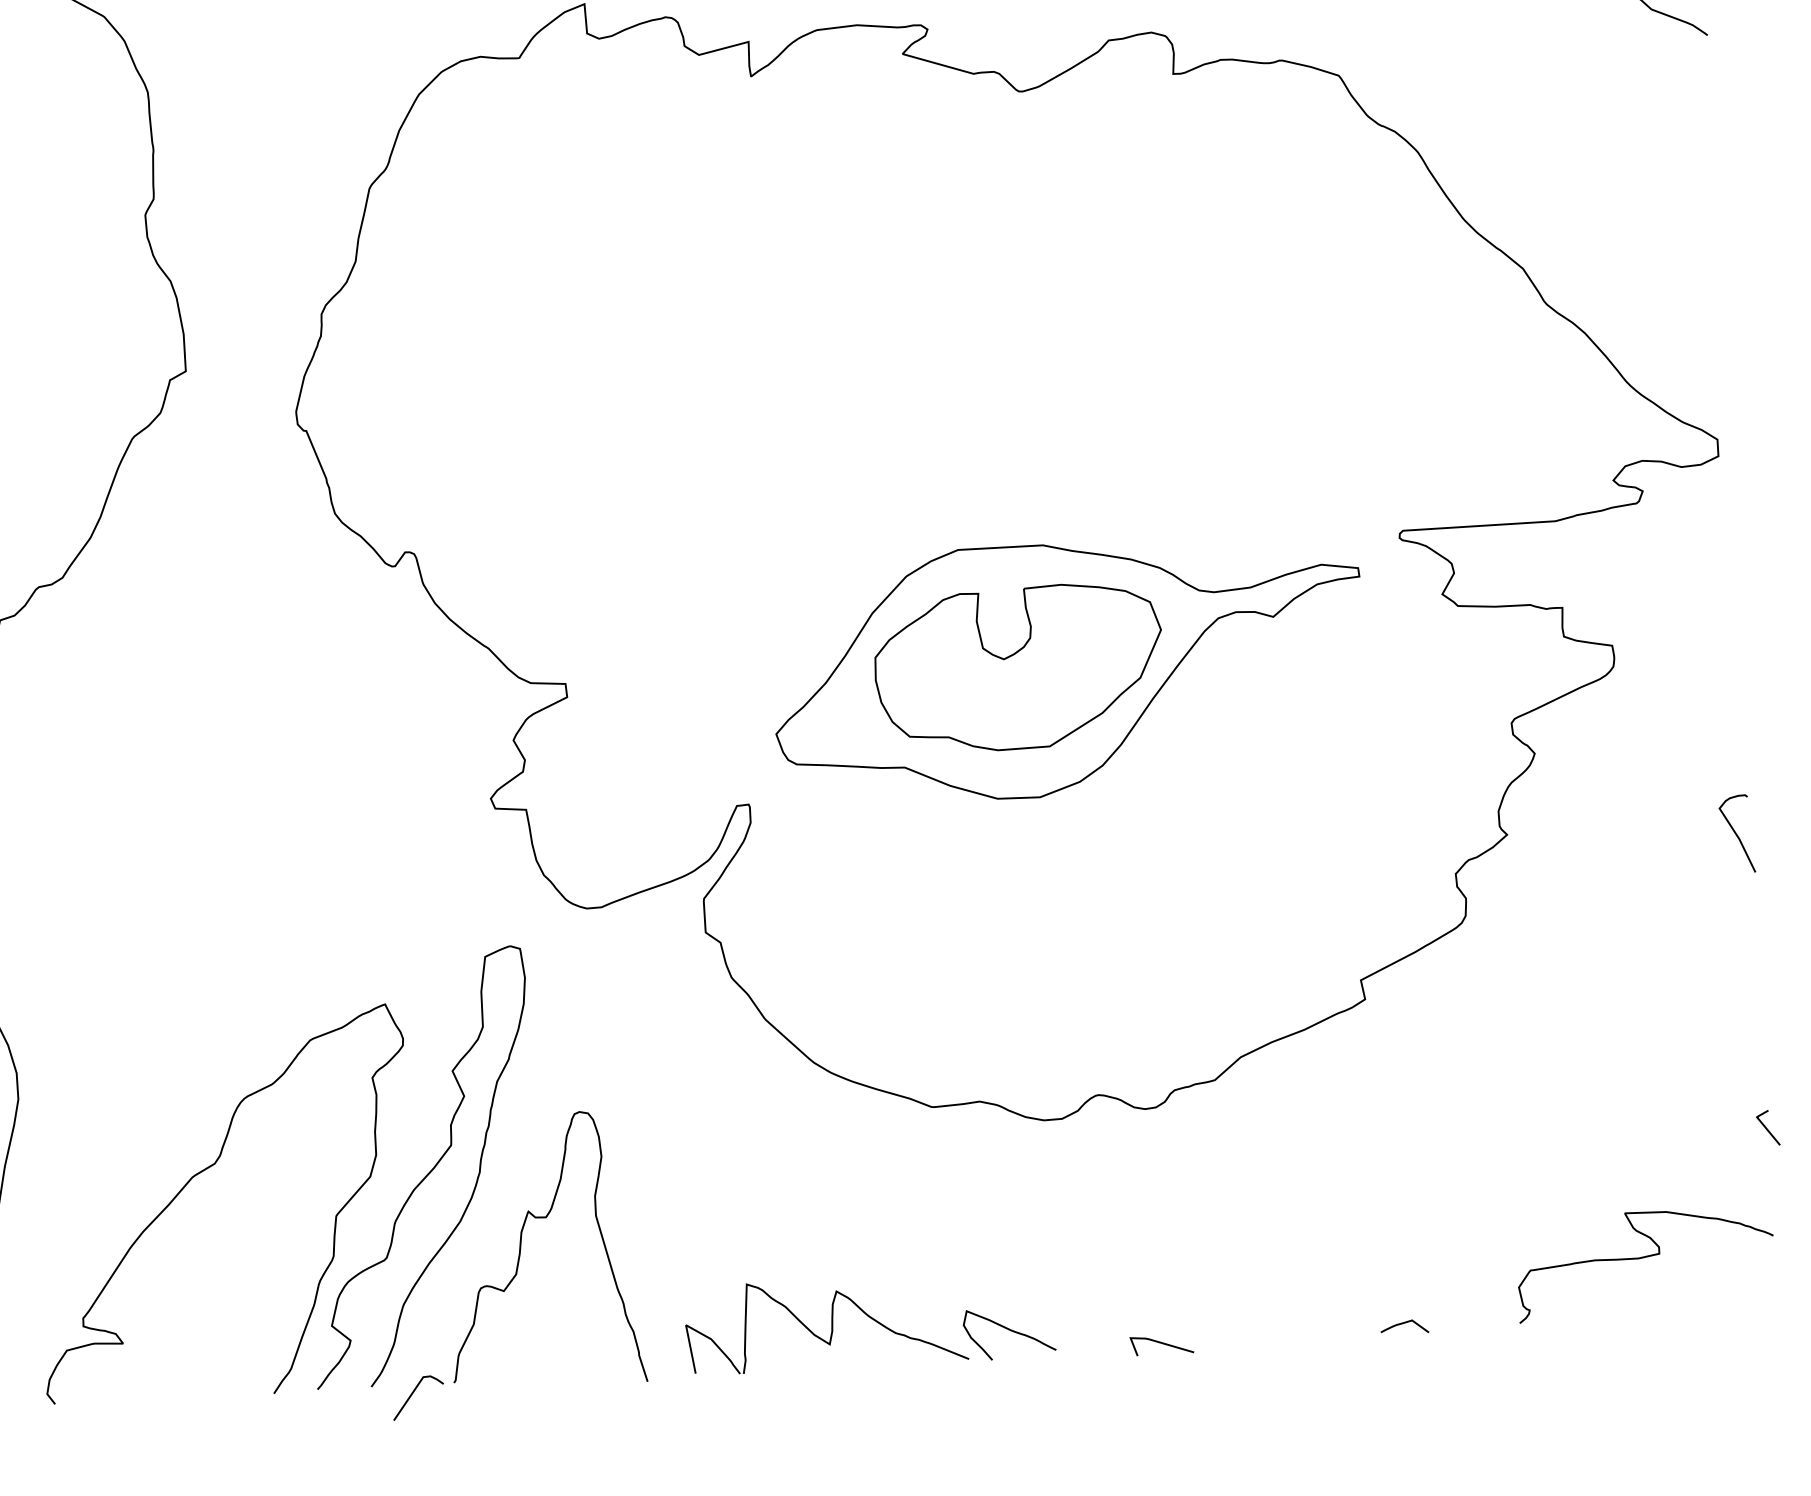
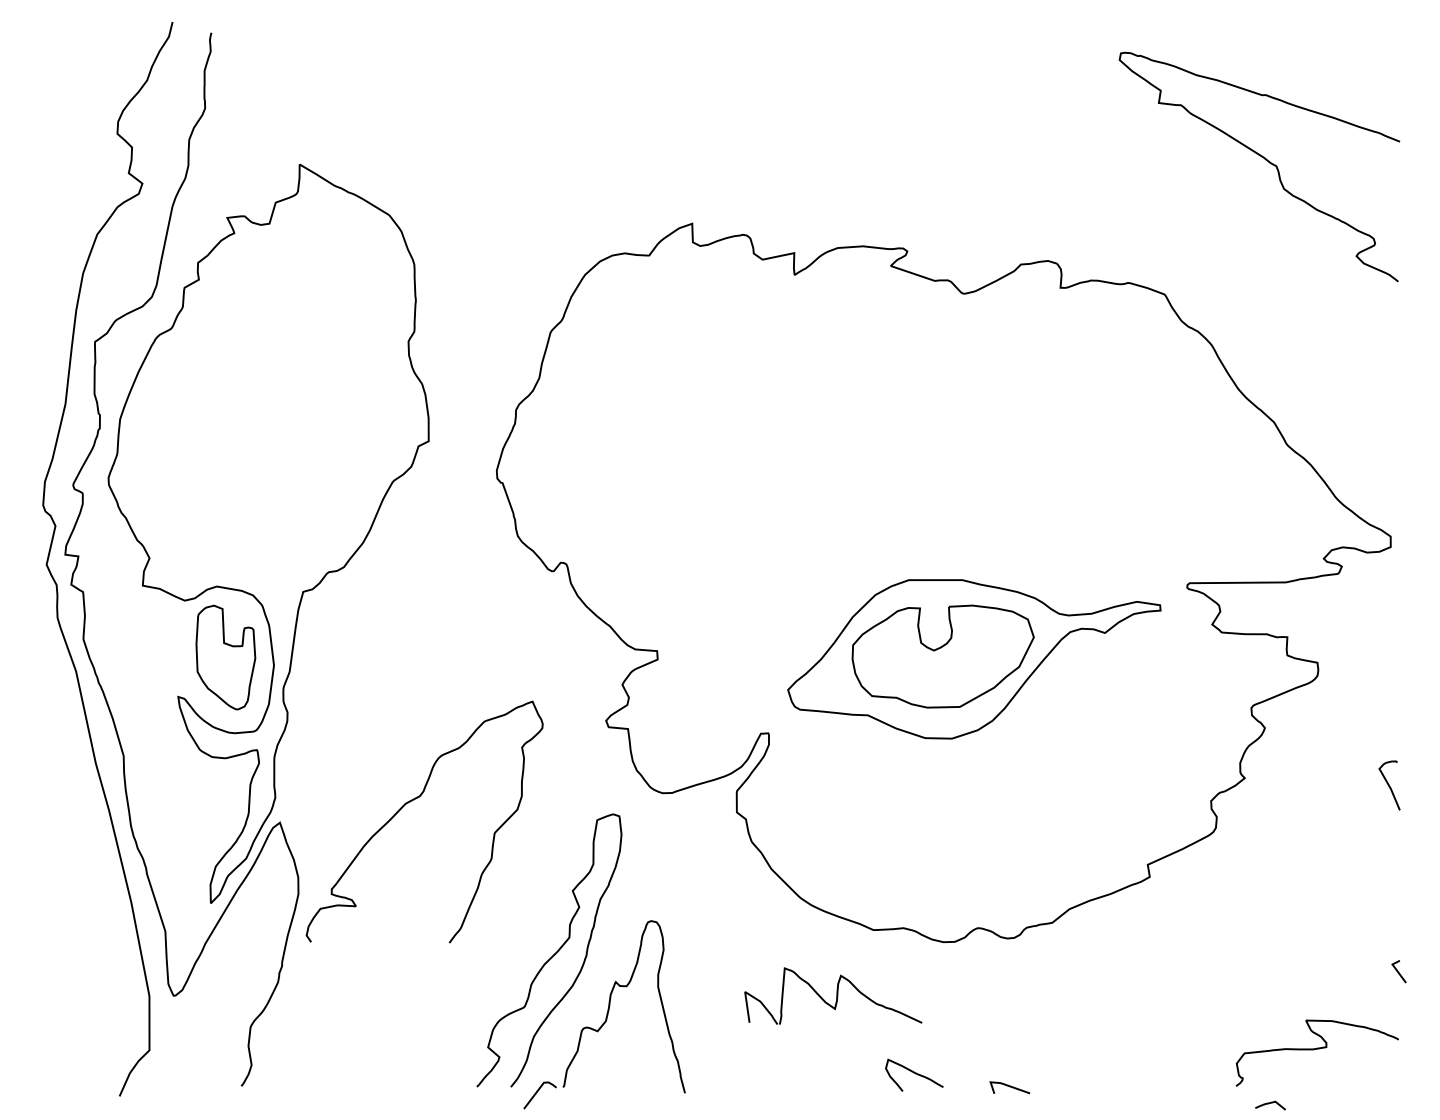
curve: (206, 1170) -> (414, 800), moved
part: (826, 1323) -> (833, 995), moved
curve: (1402, 1325) -> (1269, 1104), moved

